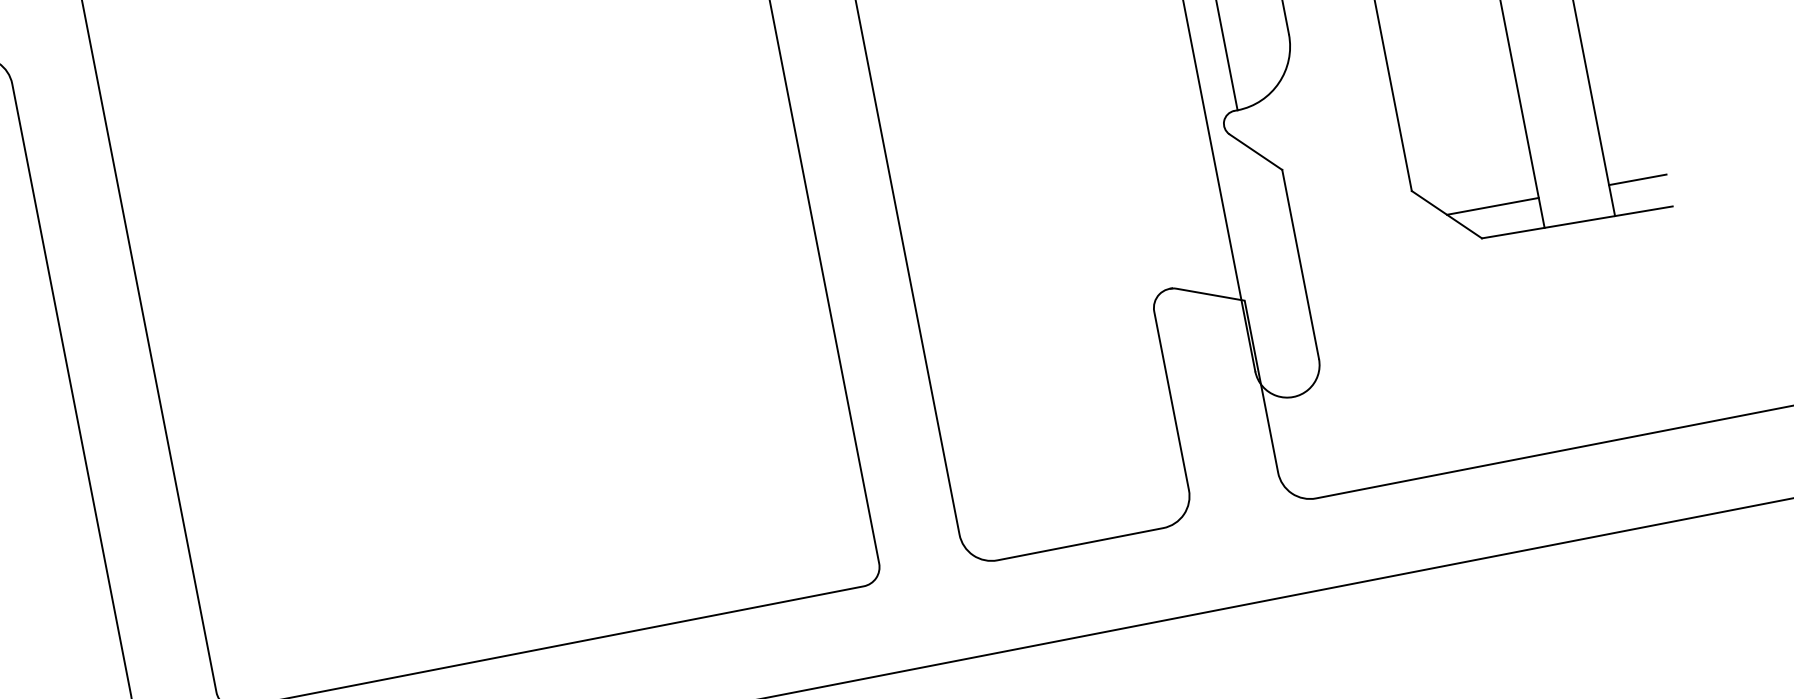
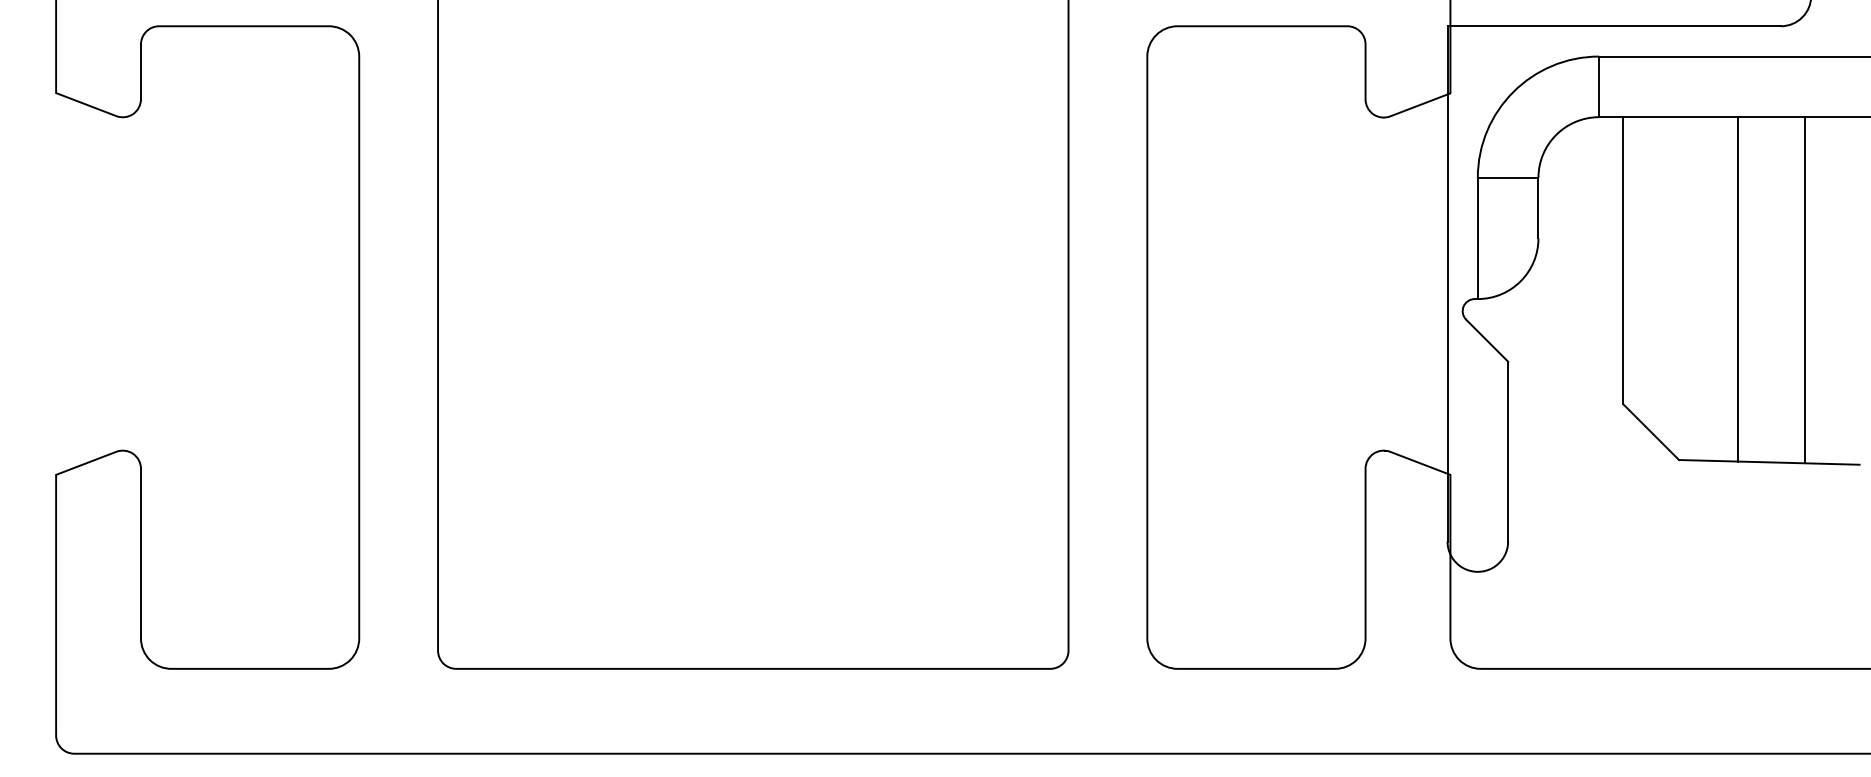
line: (1637, 179) -> (1832, 433), removed
line: (1492, 206) -> (1694, 432), removed

